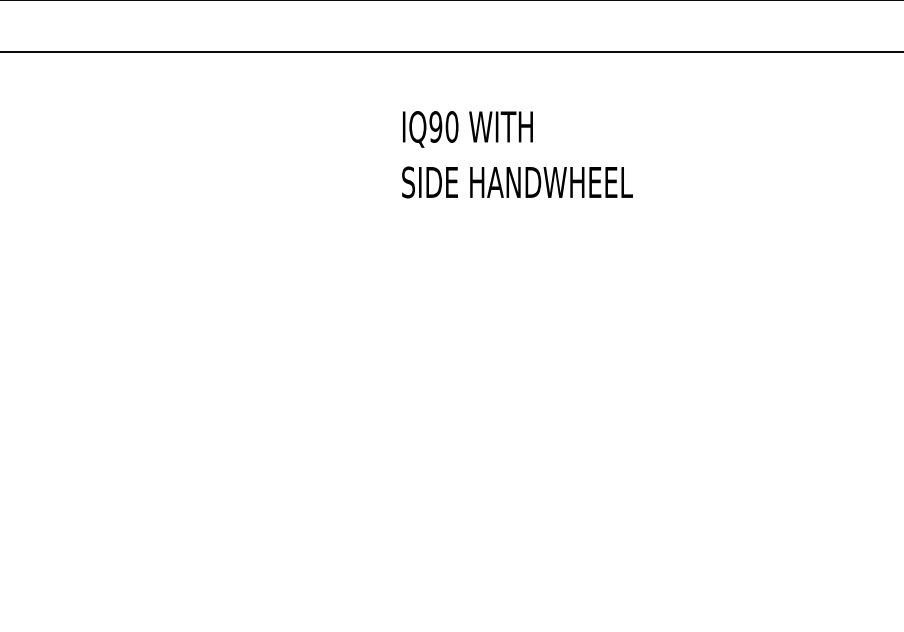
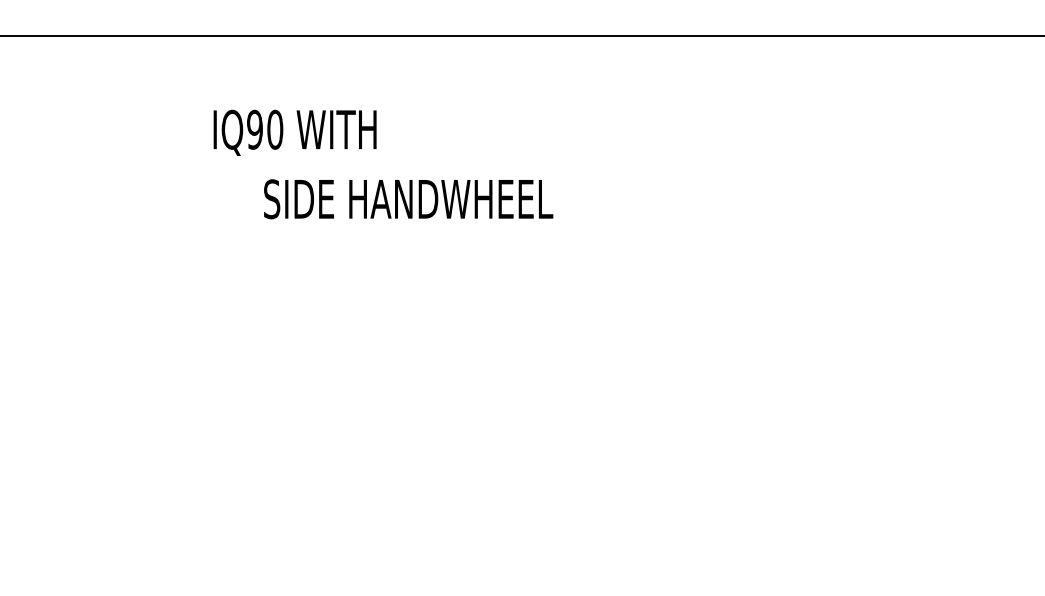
text: (467, 129) -> (294, 132), moved
text: (517, 182) -> (408, 199), moved

